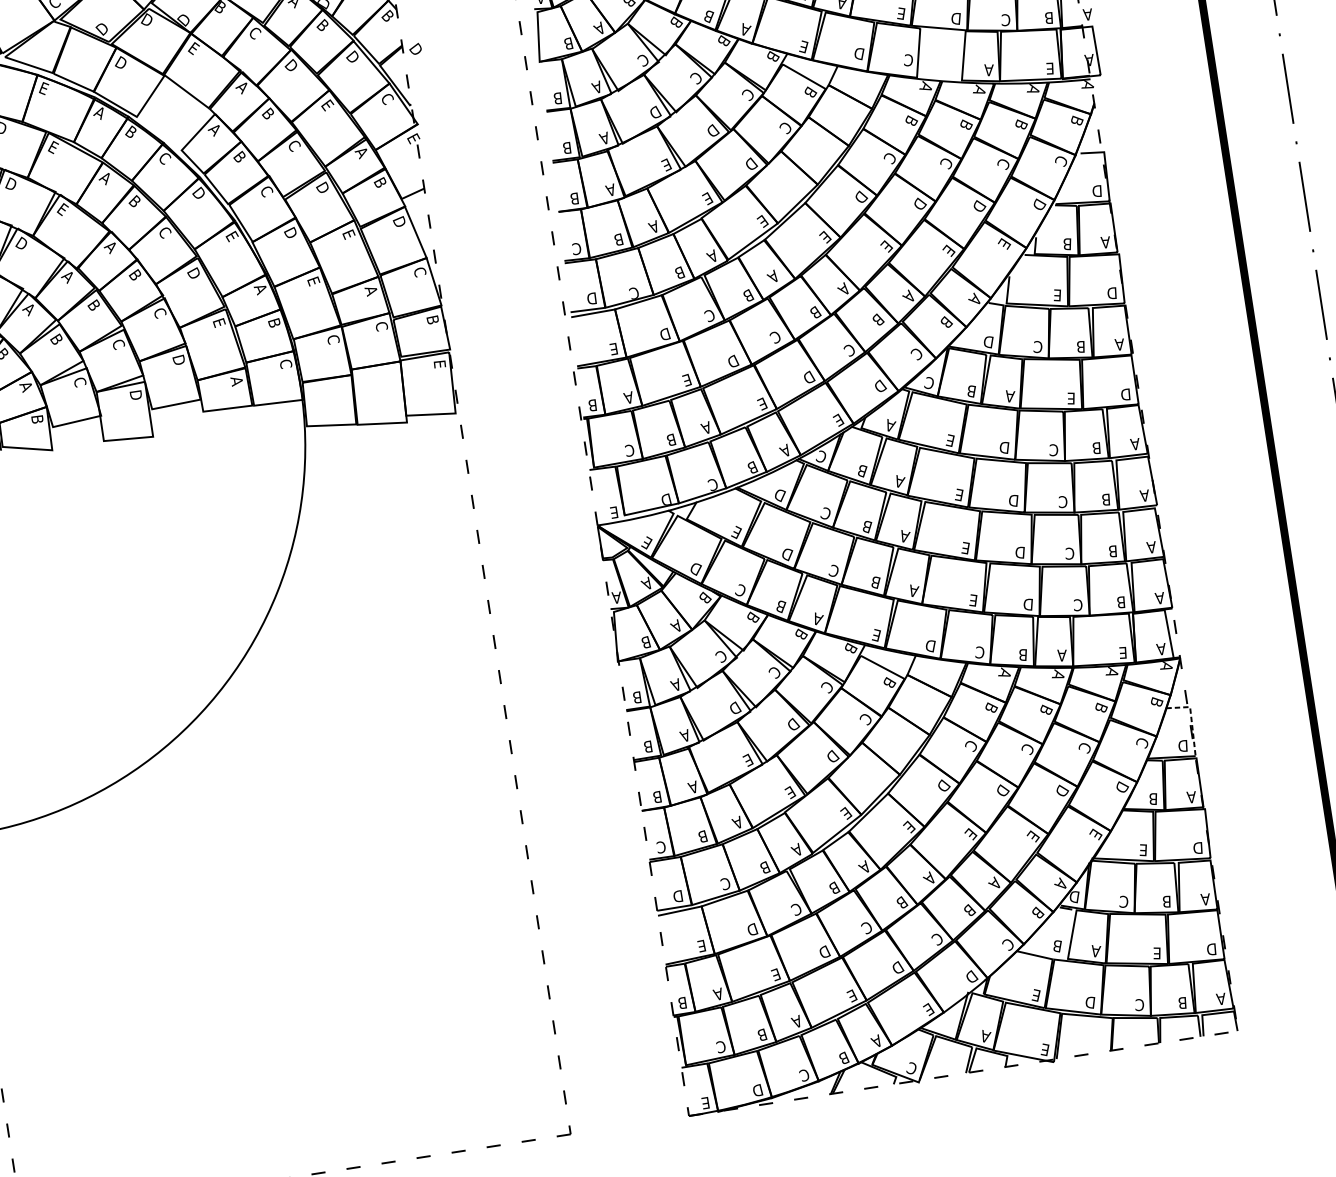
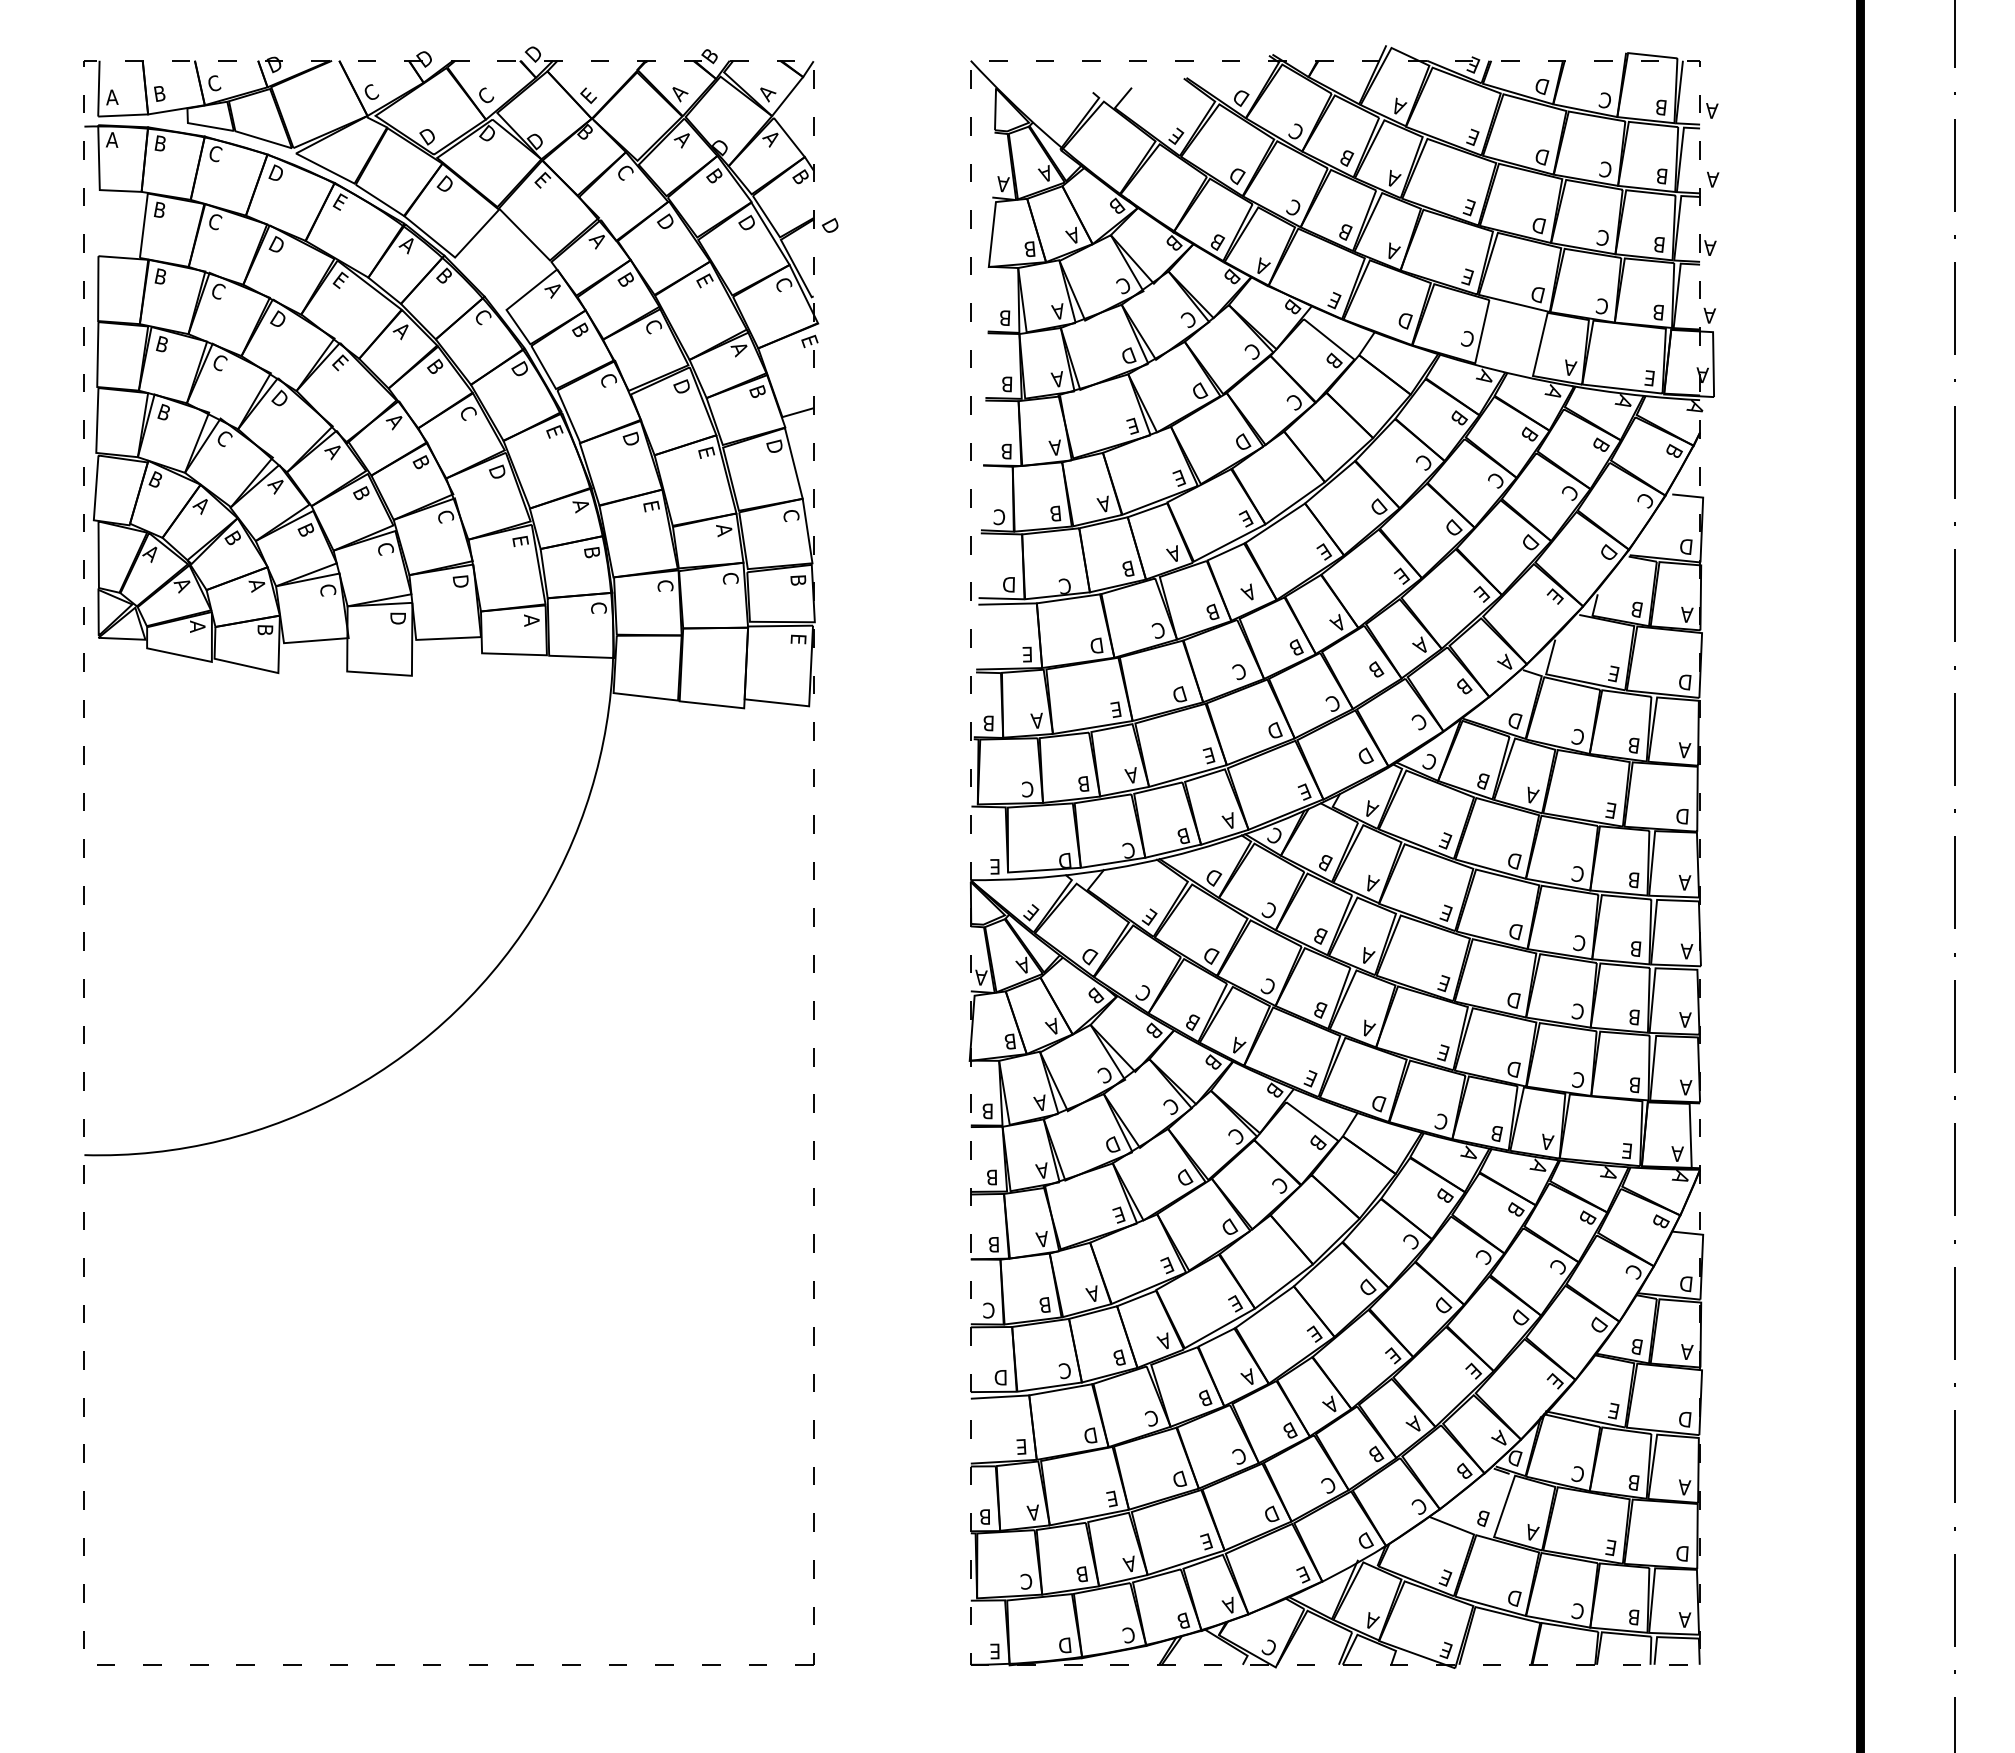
line: (1191, 718) -> (1702, 1250), dashed -> solid

